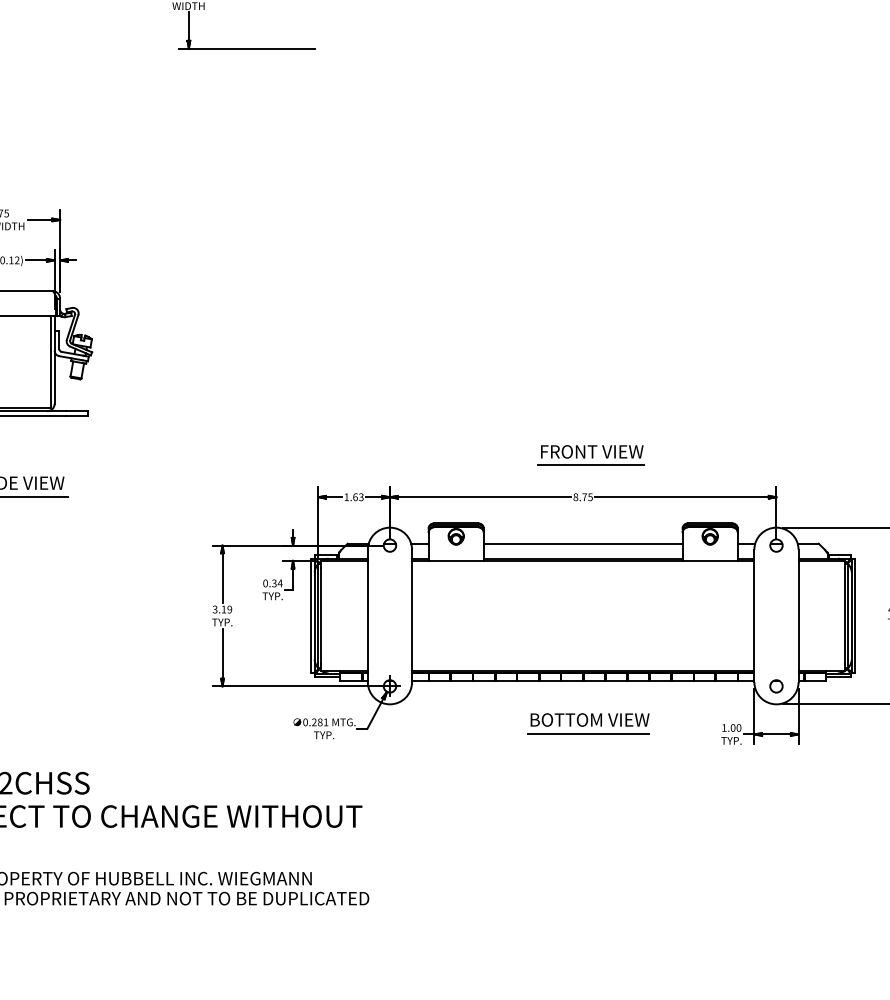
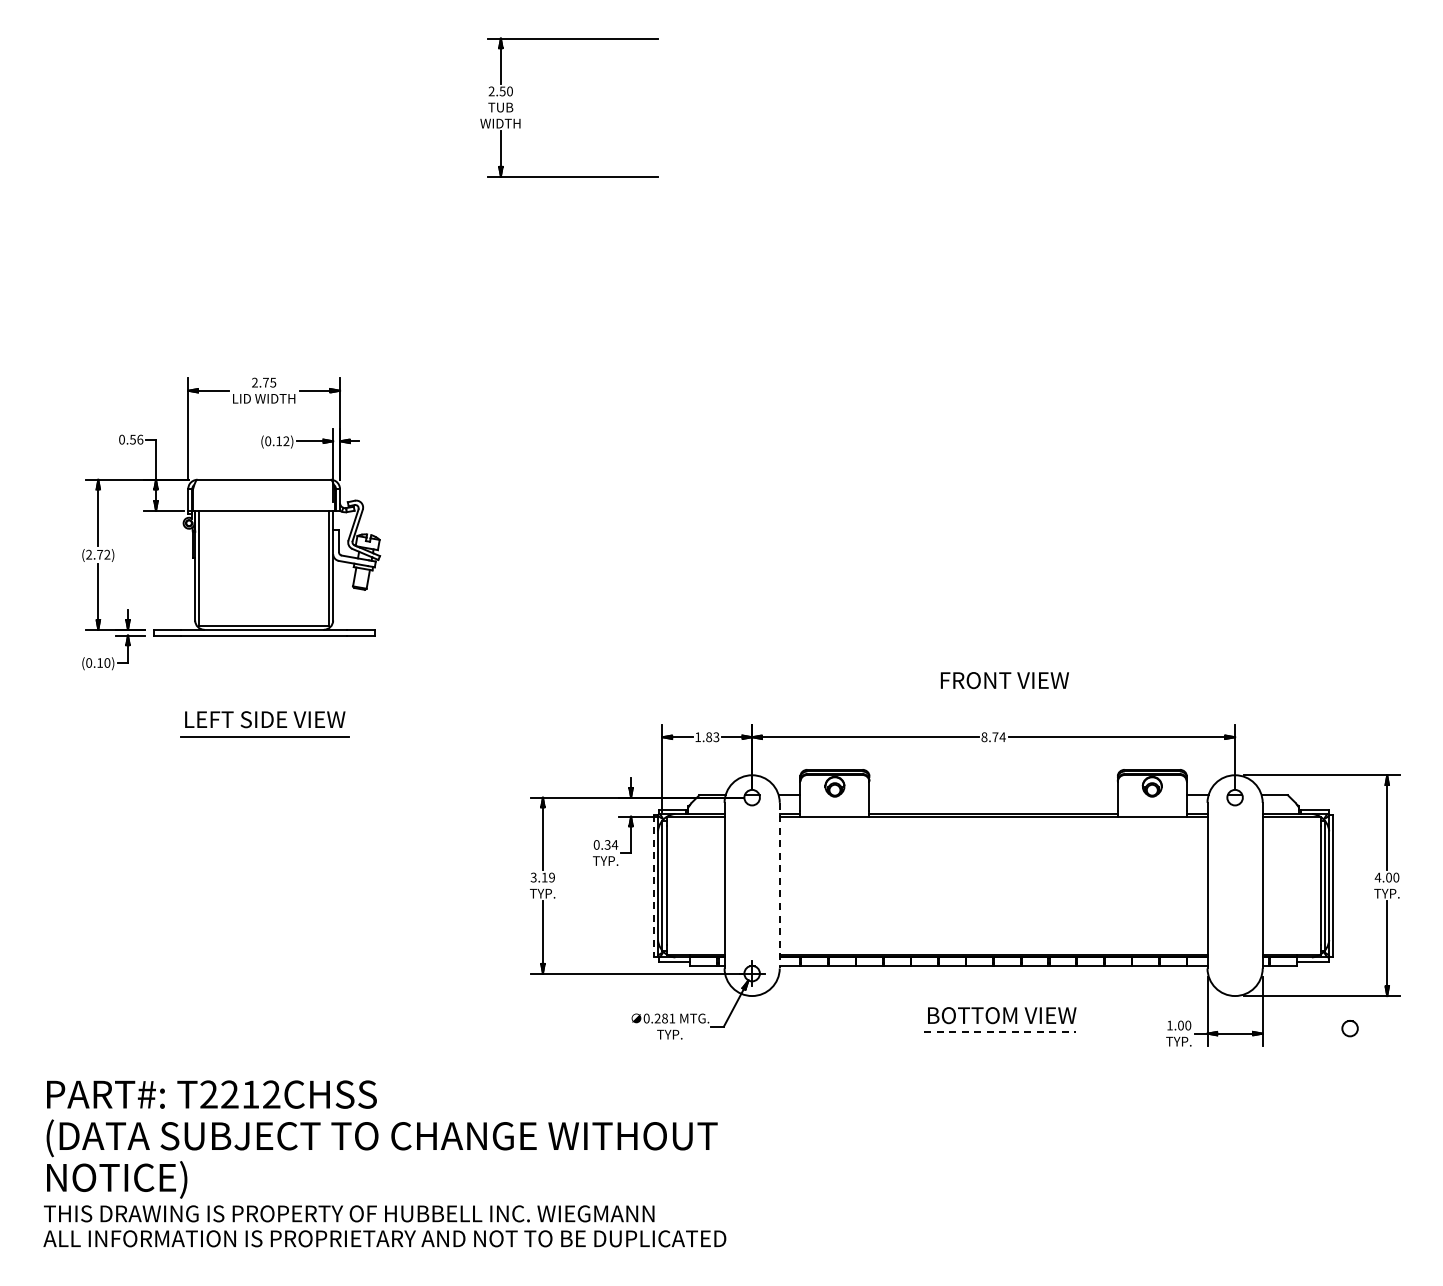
line: (591, 465) -> (1003, 697), removed
text: (355, 496) -> (709, 736), 1.63 -> 1.83
text: (590, 497) -> (1002, 737), 8.75 -> 8.74
line: (583, 543) -> (993, 795), removed
line: (411, 615) -> (779, 885), solid -> dashed
line: (311, 616) -> (653, 886), solid -> dashed
circle: (775, 686) -> (1349, 1028), moved
line: (588, 733) -> (1000, 1032), solid -> dashed

